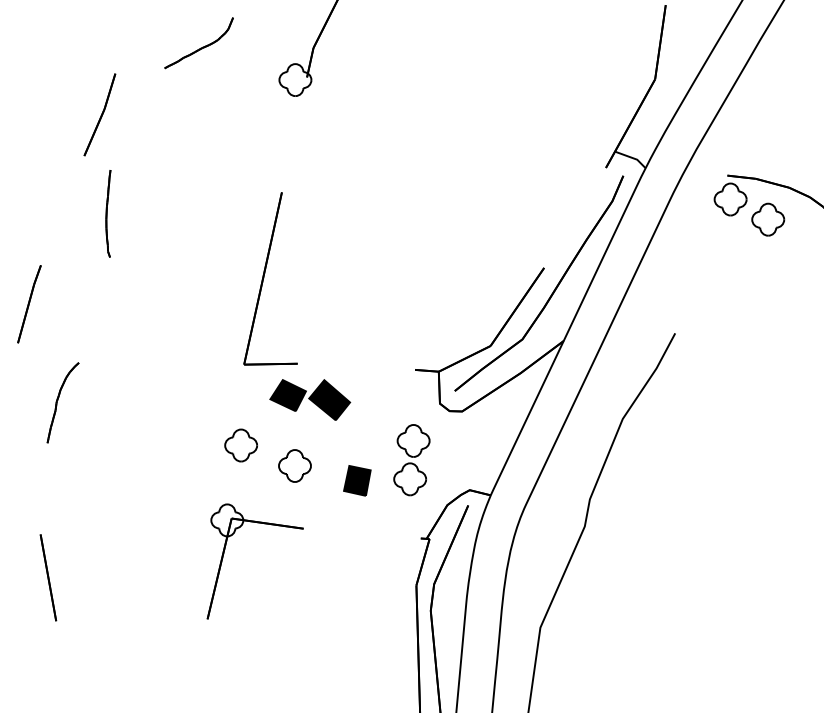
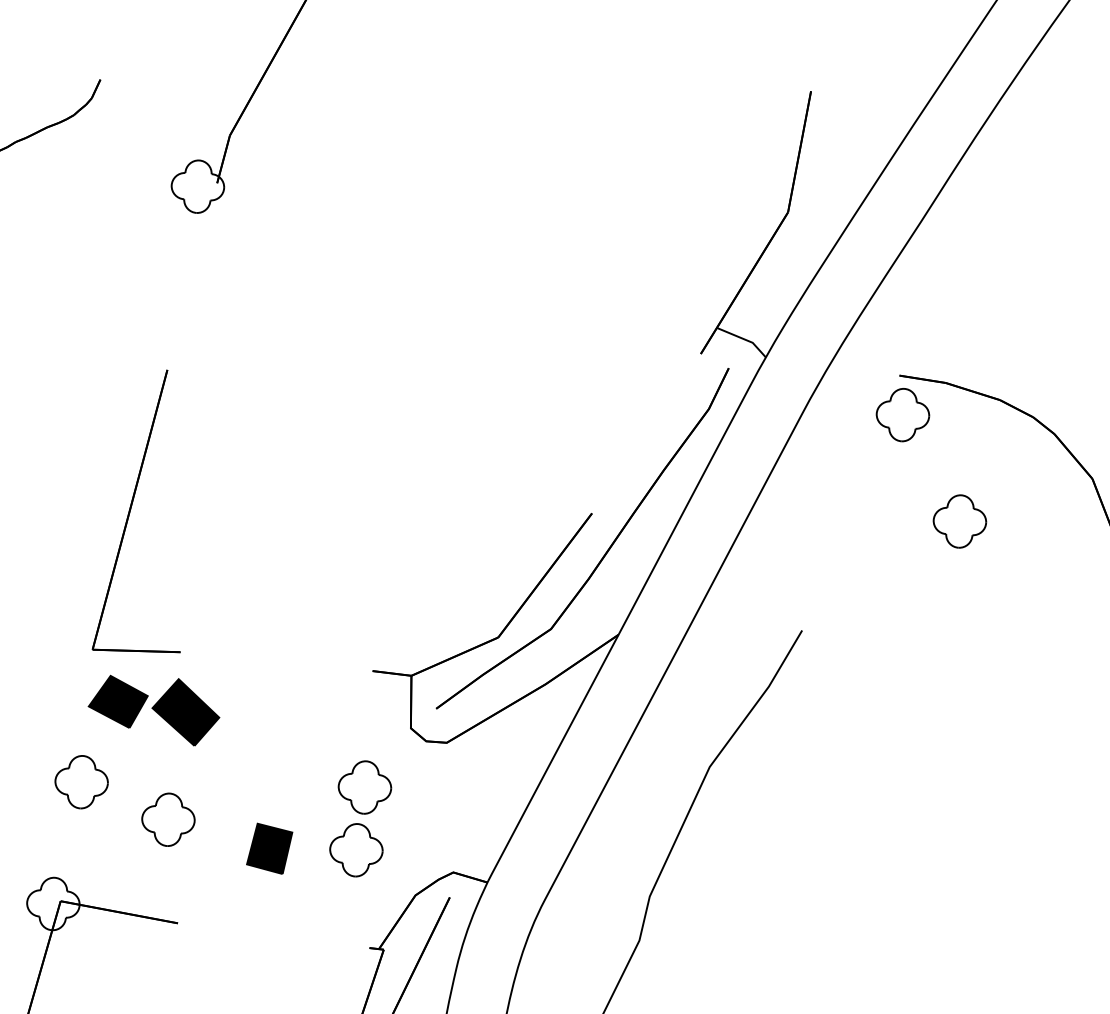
part: (768, 219) -> (960, 521), moved
part: (310, 399) -> (154, 709), moved

